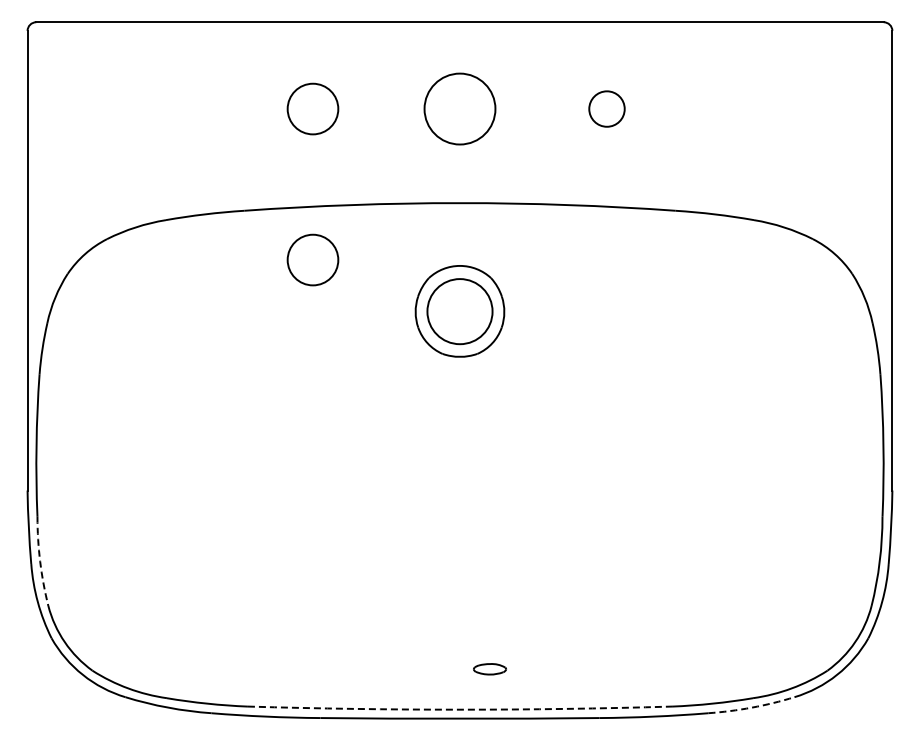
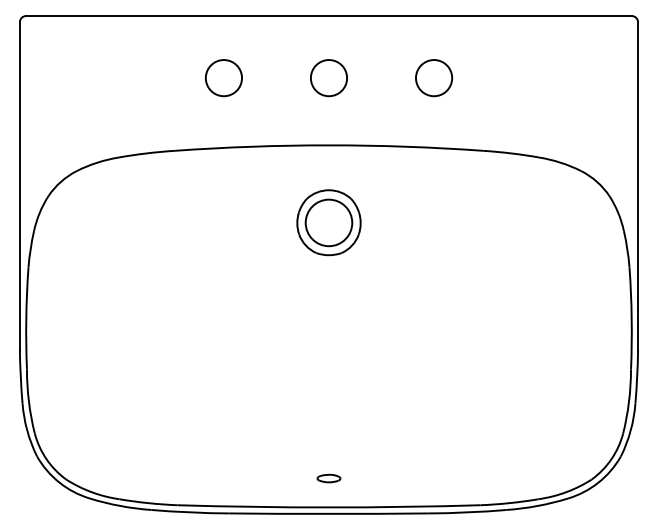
circle: (459, 108) -> (328, 77), size x0.71
circle: (606, 108) -> (433, 77), size x1.43
circle: (312, 259) -> (223, 185), removed
arc: (40, 561) -> (29, 401), dashed -> solid
part: (489, 669) -> (328, 478), moved
arc: (751, 707) -> (537, 505), dashed -> solid
arc: (460, 709) -> (329, 507), dashed -> solid

